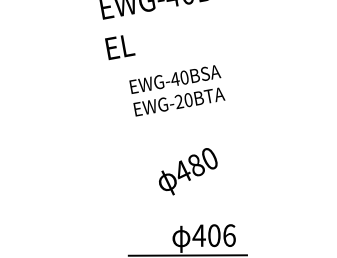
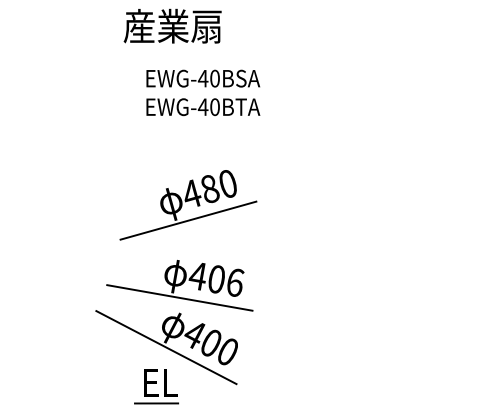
text: (143, 41) -> (172, 25), EL -> 産業扇
text: (178, 101) -> (202, 106), EWG-20BTA -> EWG-40BTA
line: (183, 193) -> (188, 220), added

